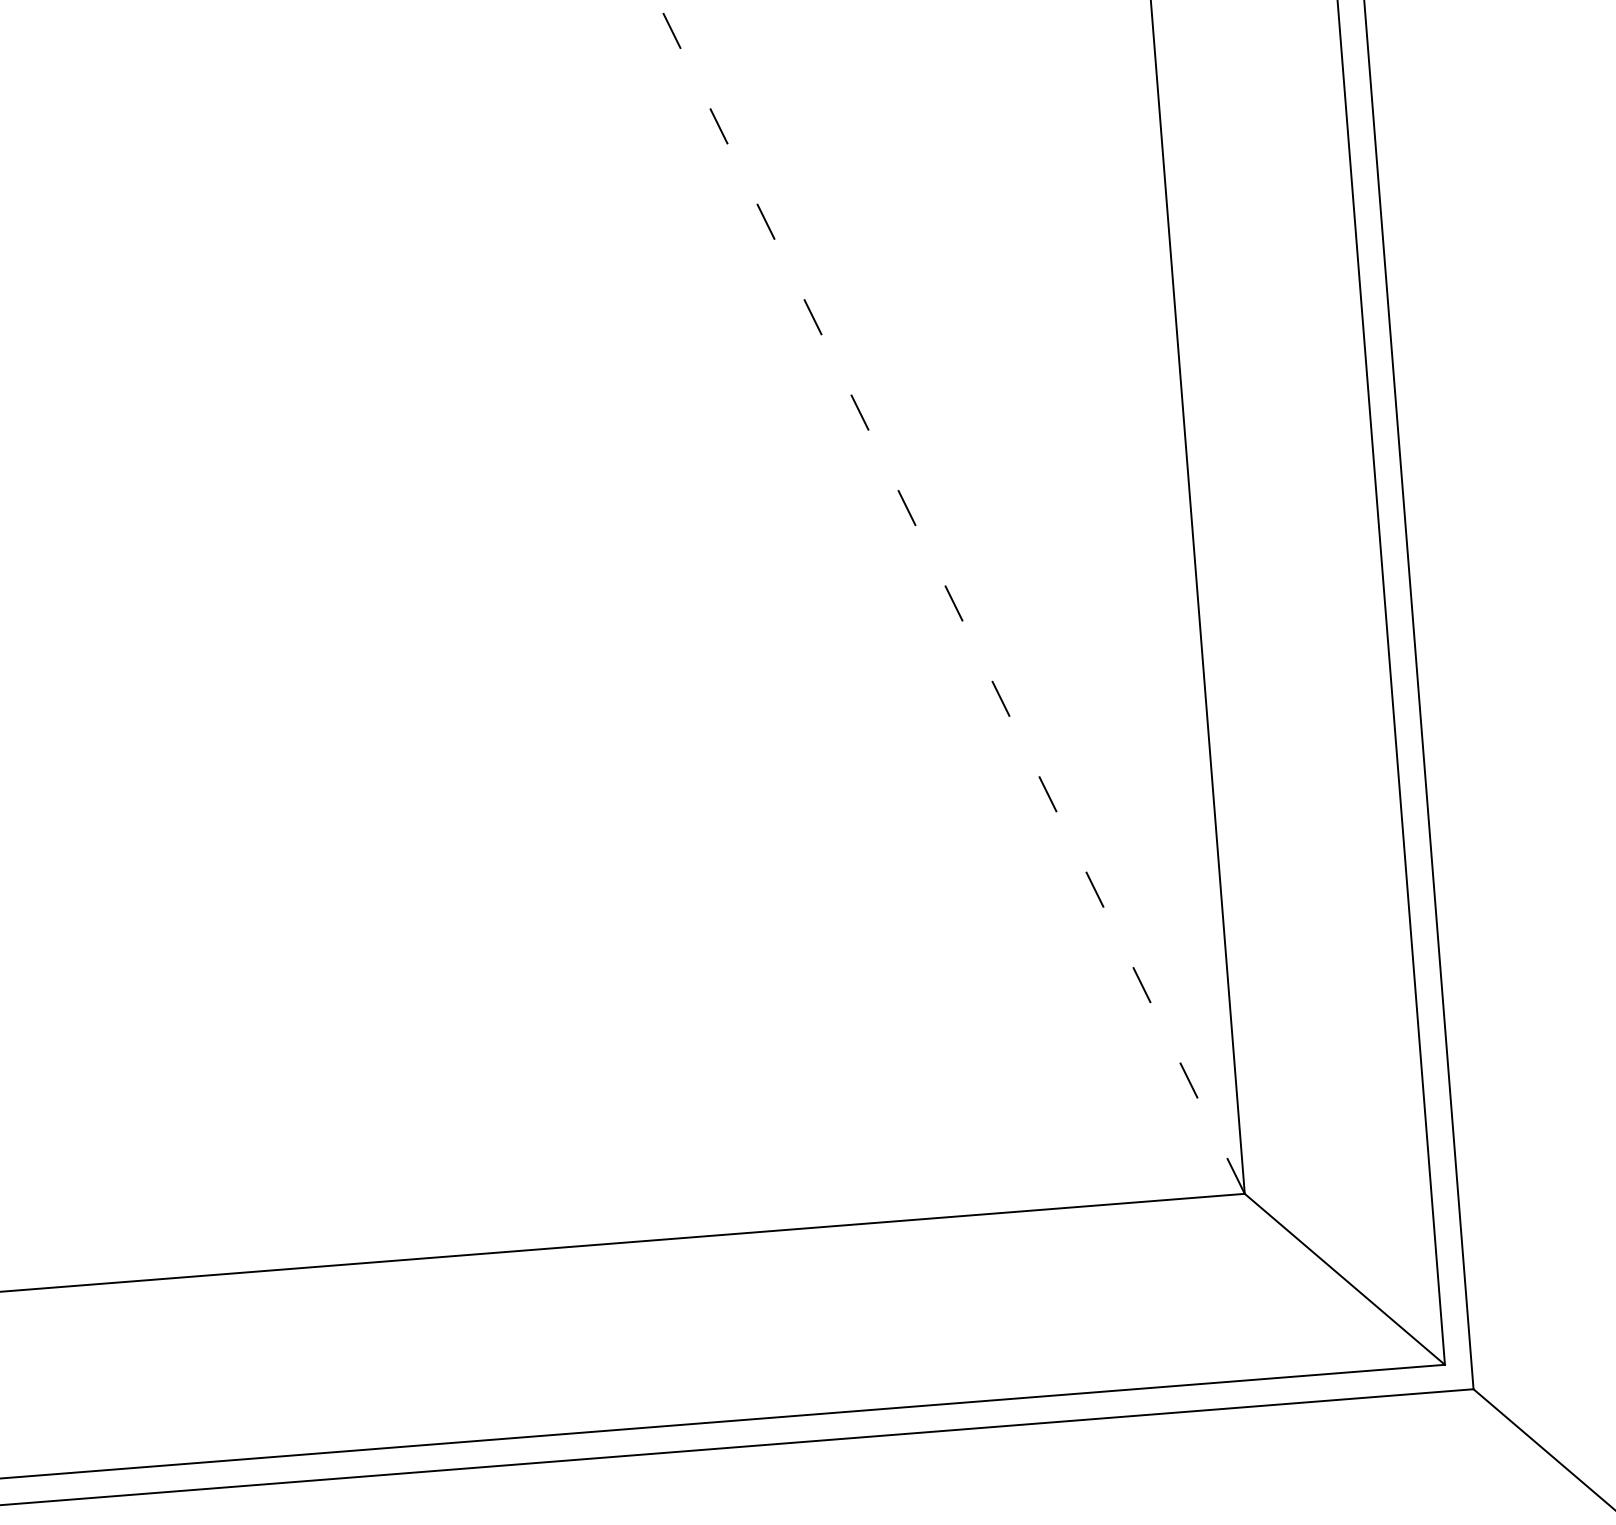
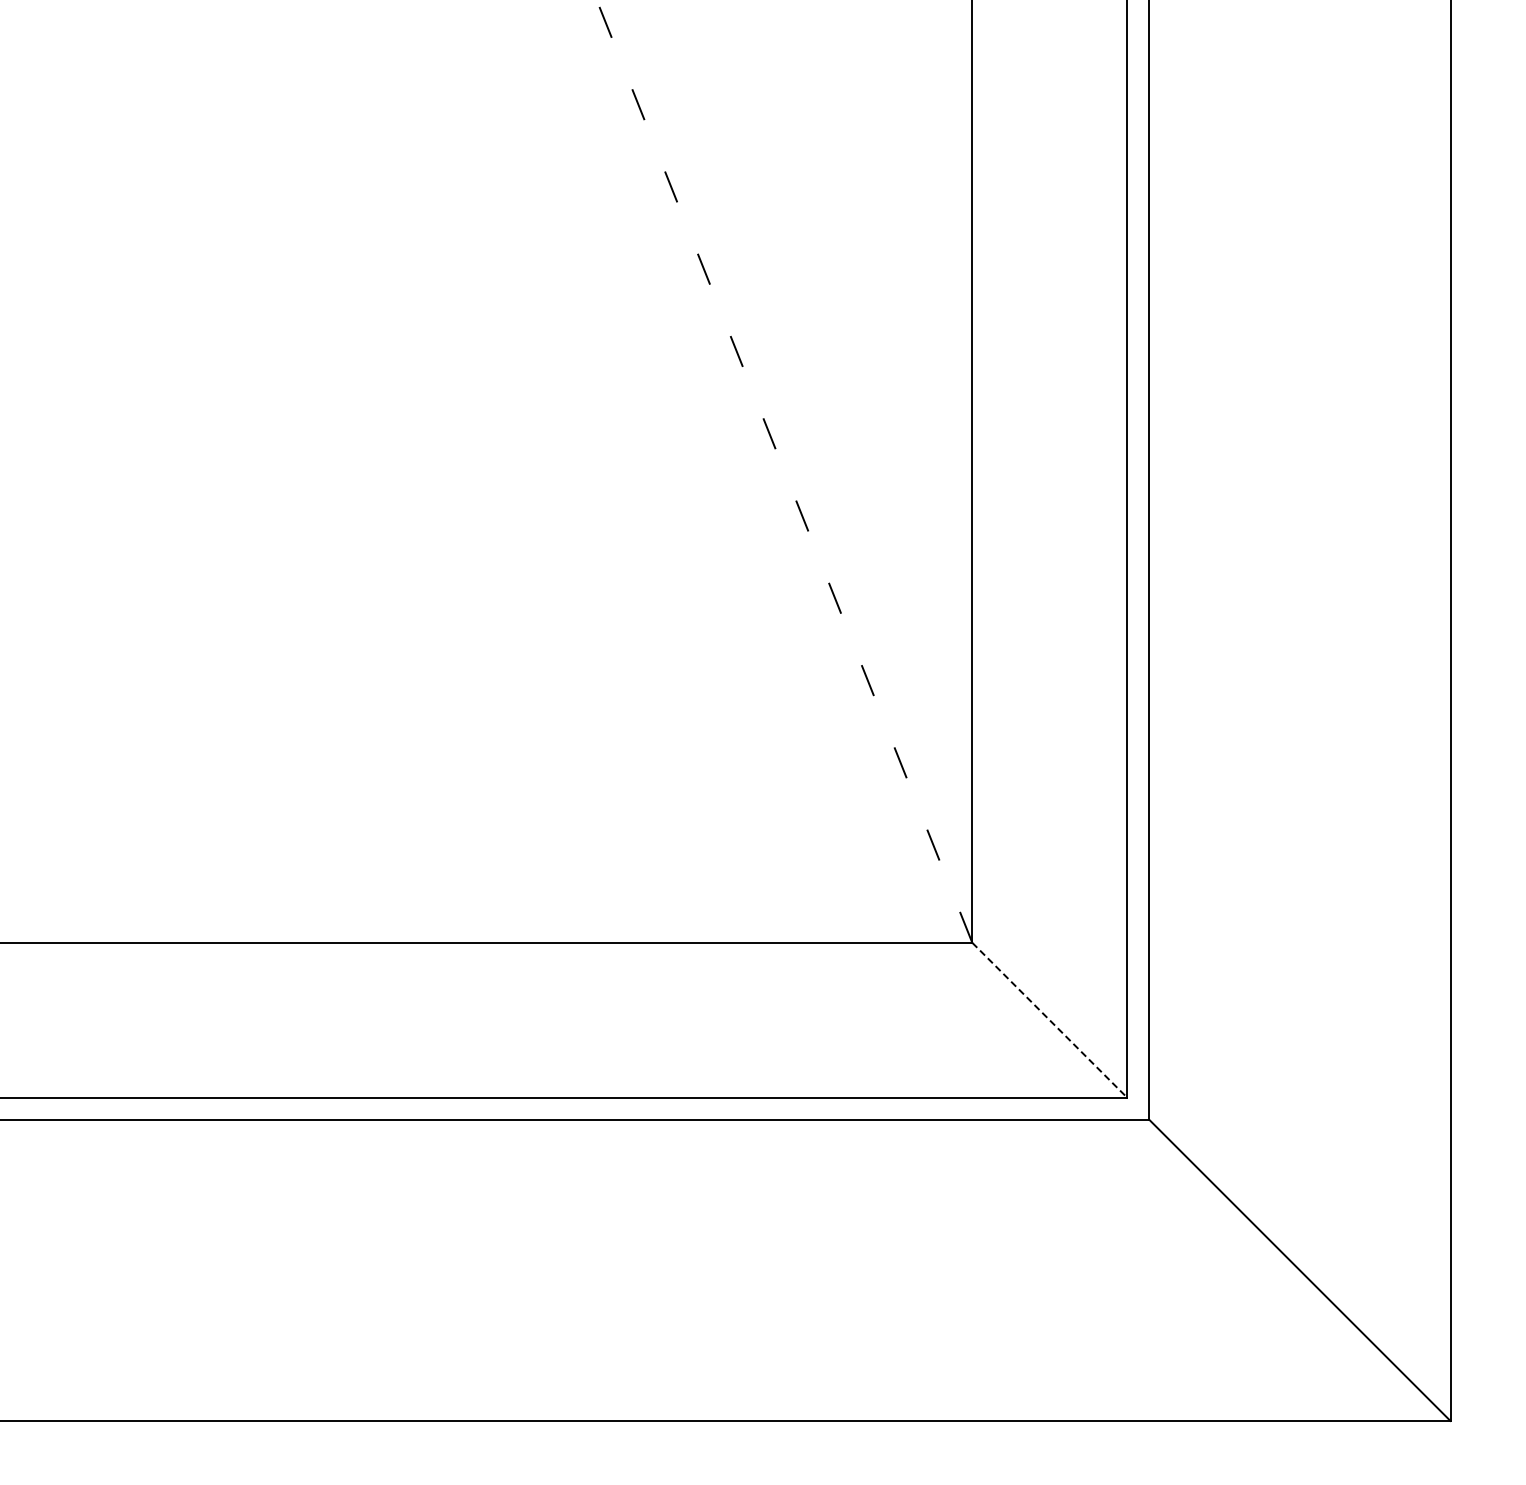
line: (1344, 1279) -> (1049, 1020), solid -> dashed

